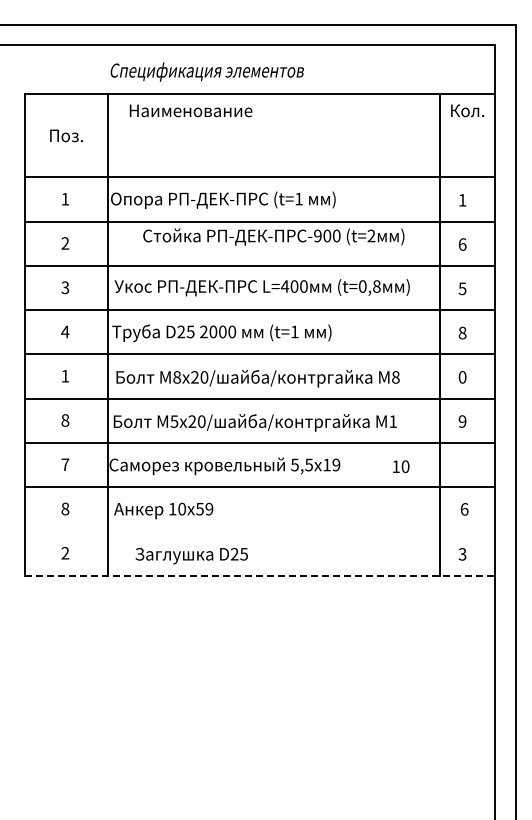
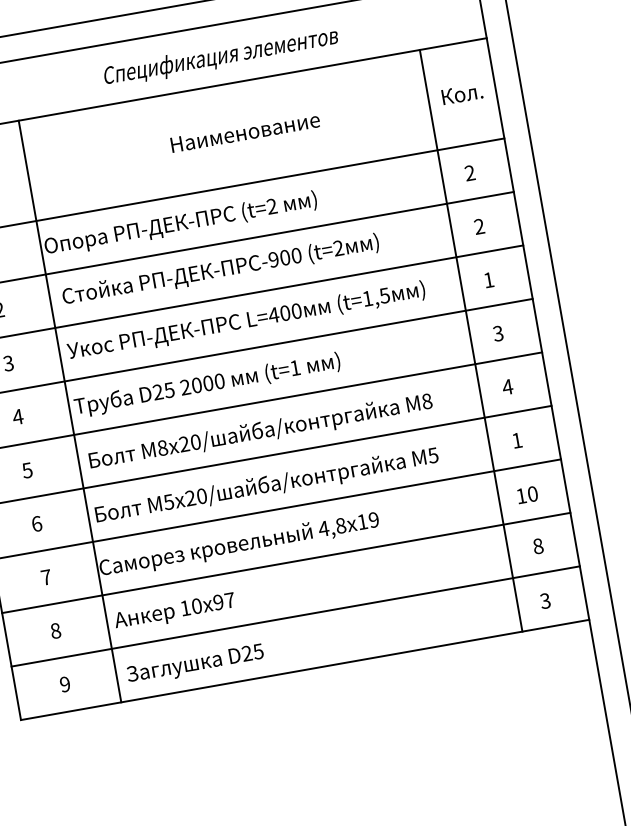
text: (206, 71) -> (220, 56), moved
text: (190, 110) -> (244, 132), moved
text: (467, 110) -> (462, 93), moved
text: (298, 198) -> (271, 205), (t=1 -> (t=2
text: (462, 199) -> (469, 172), 1 -> 2
text: (273, 236) -> (220, 269), moved
text: (462, 244) -> (479, 226), 6 -> 2
text: (369, 286) -> (375, 297), (t=0,8 -> (t=1,5
text: (462, 288) -> (488, 279), 5 -> 1
text: (462, 332) -> (498, 332), 8 -> 3
text: (65, 376) -> (27, 470), 1 -> 5
text: (462, 377) -> (507, 387), 0 -> 4
text: (65, 420) -> (37, 523), 8 -> 6
text: (392, 421) -> (432, 455), 1 -> 5
text: (462, 421) -> (517, 440), 9 -> 1
text: (301, 464) -> (331, 526), 5,5 -> 4,8
text: (401, 466) -> (527, 494), moved
text: (204, 508) -> (223, 600), 59 -> 97
text: (464, 509) -> (538, 546), 6 -> 8
line: (259, 531) -> (295, 616), added
text: (65, 553) -> (65, 684), 2 -> 9
text: (191, 555) -> (195, 664), moved
line: (260, 575) -> (305, 669), dashed -> solid

